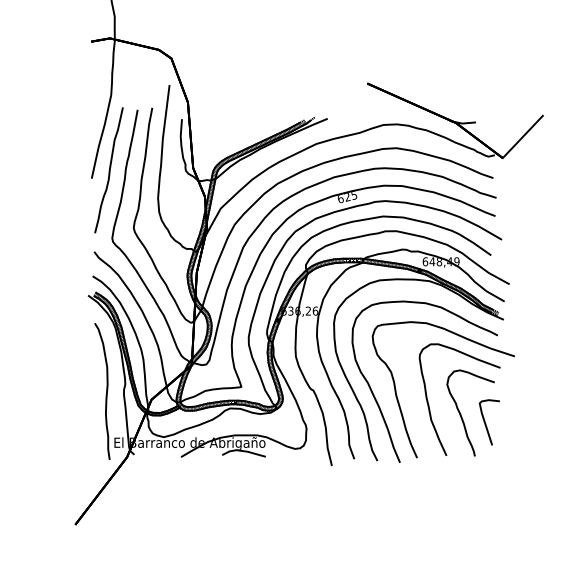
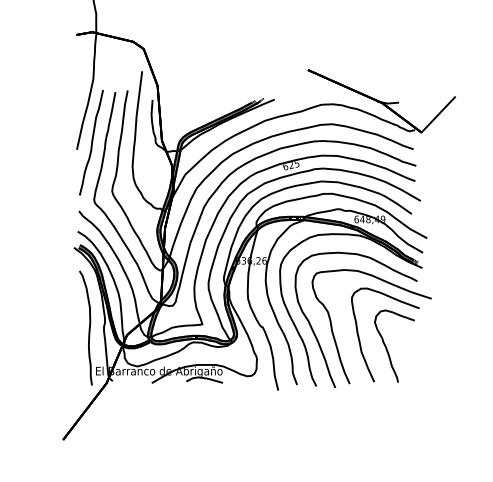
curve: (486, 421) -> (407, 353), removed

